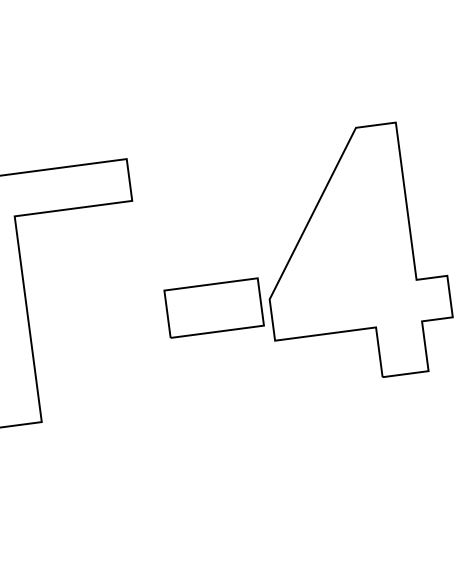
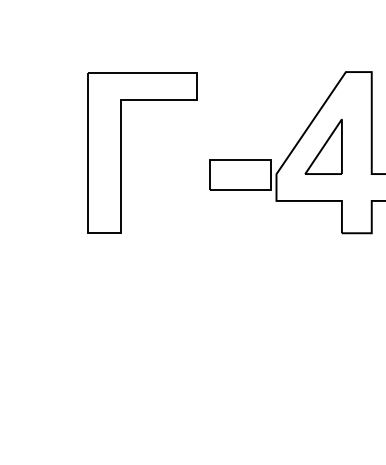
part: (336, 247) -> (323, 146), added

